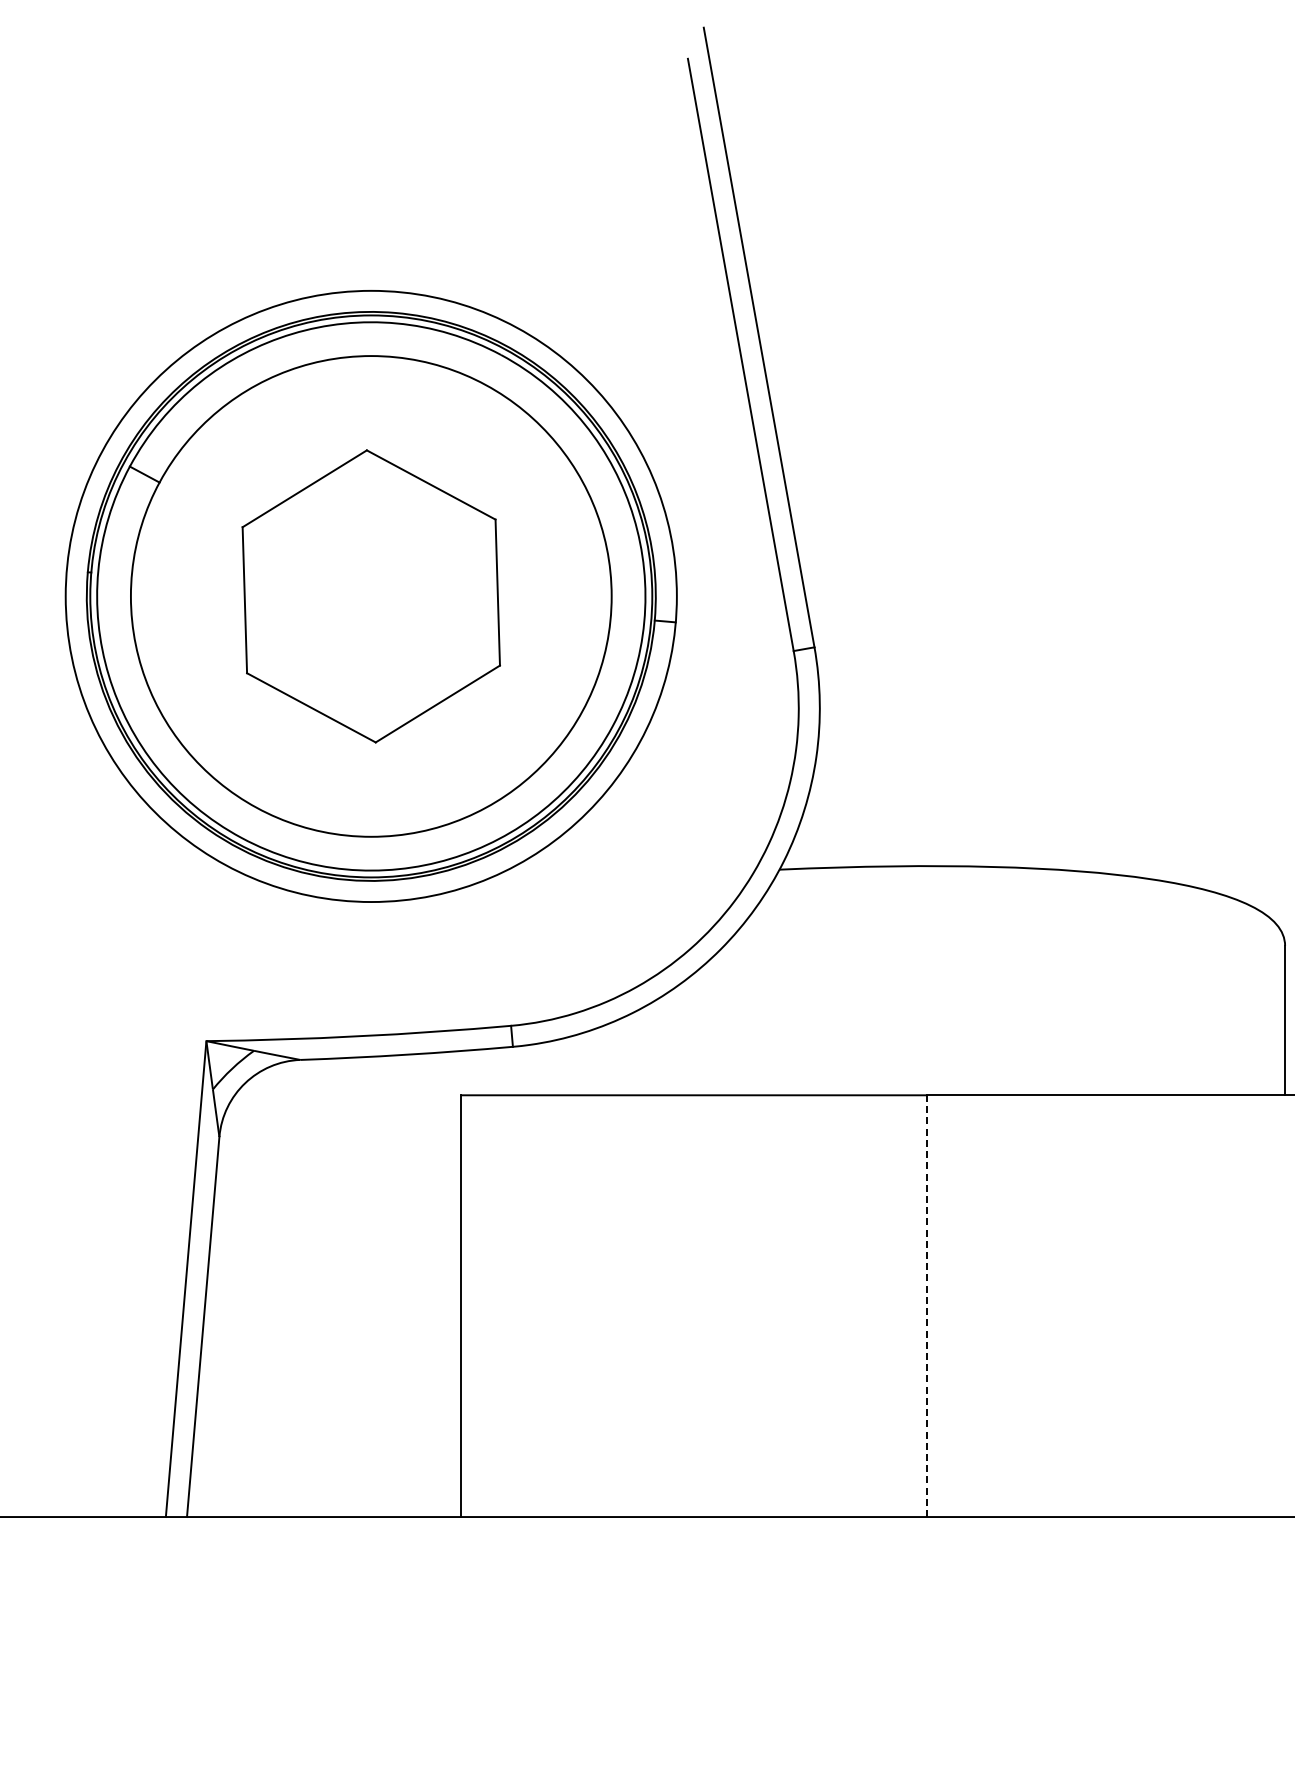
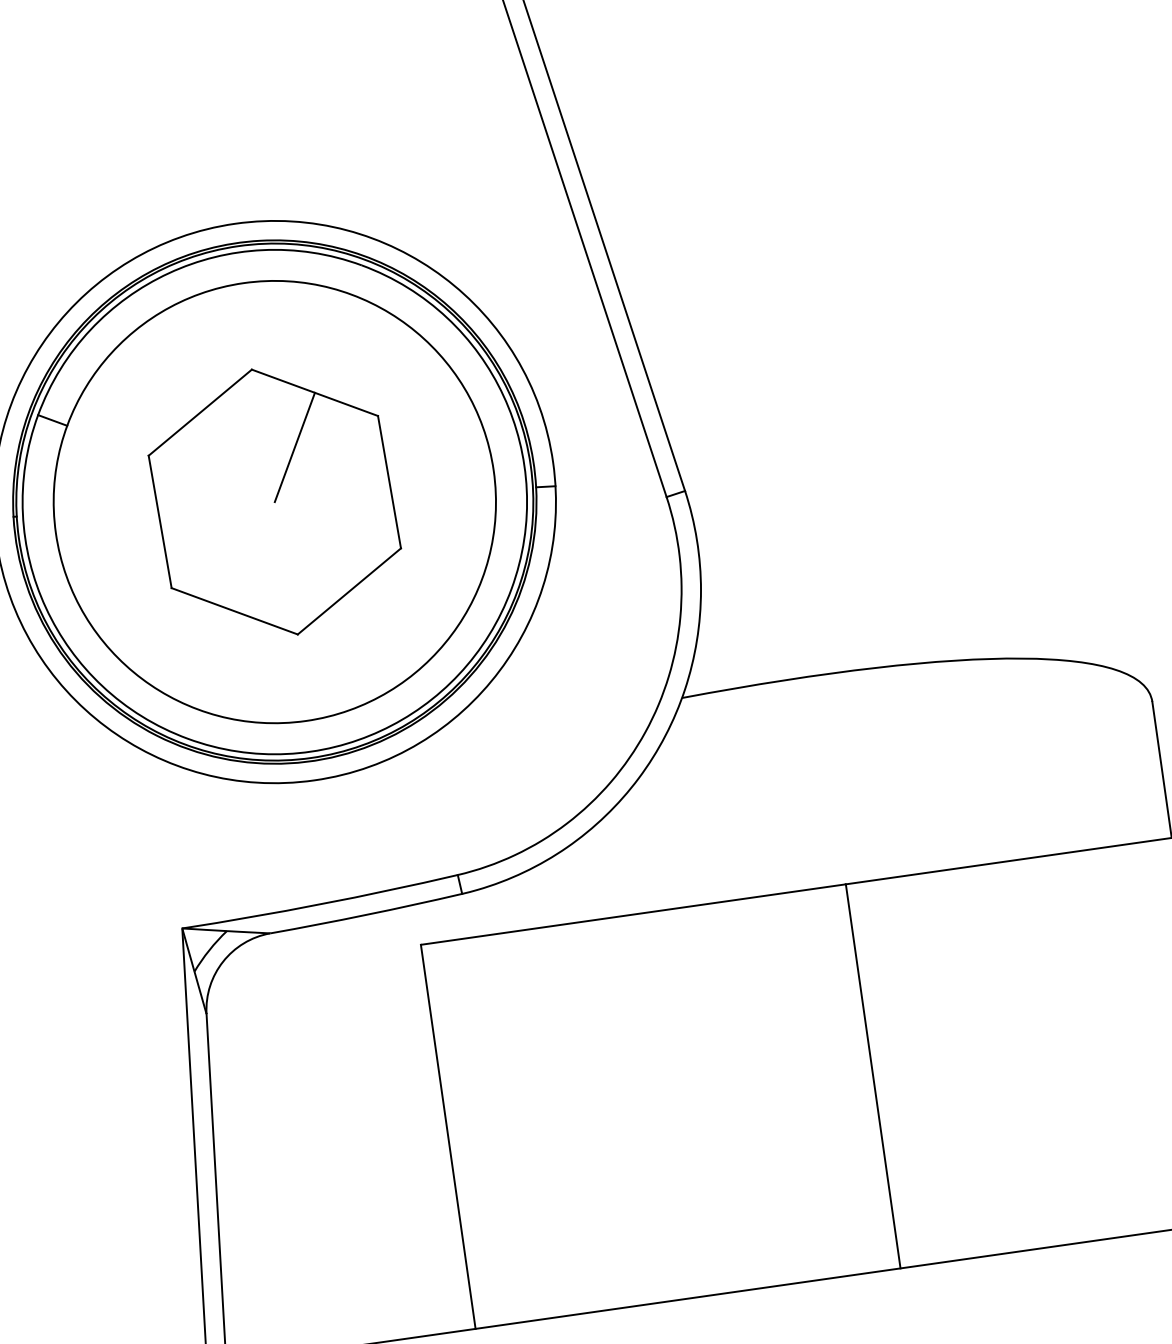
line: (401, 540) -> (295, 447), added
line: (927, 1306) -> (873, 1076), dashed -> solid

